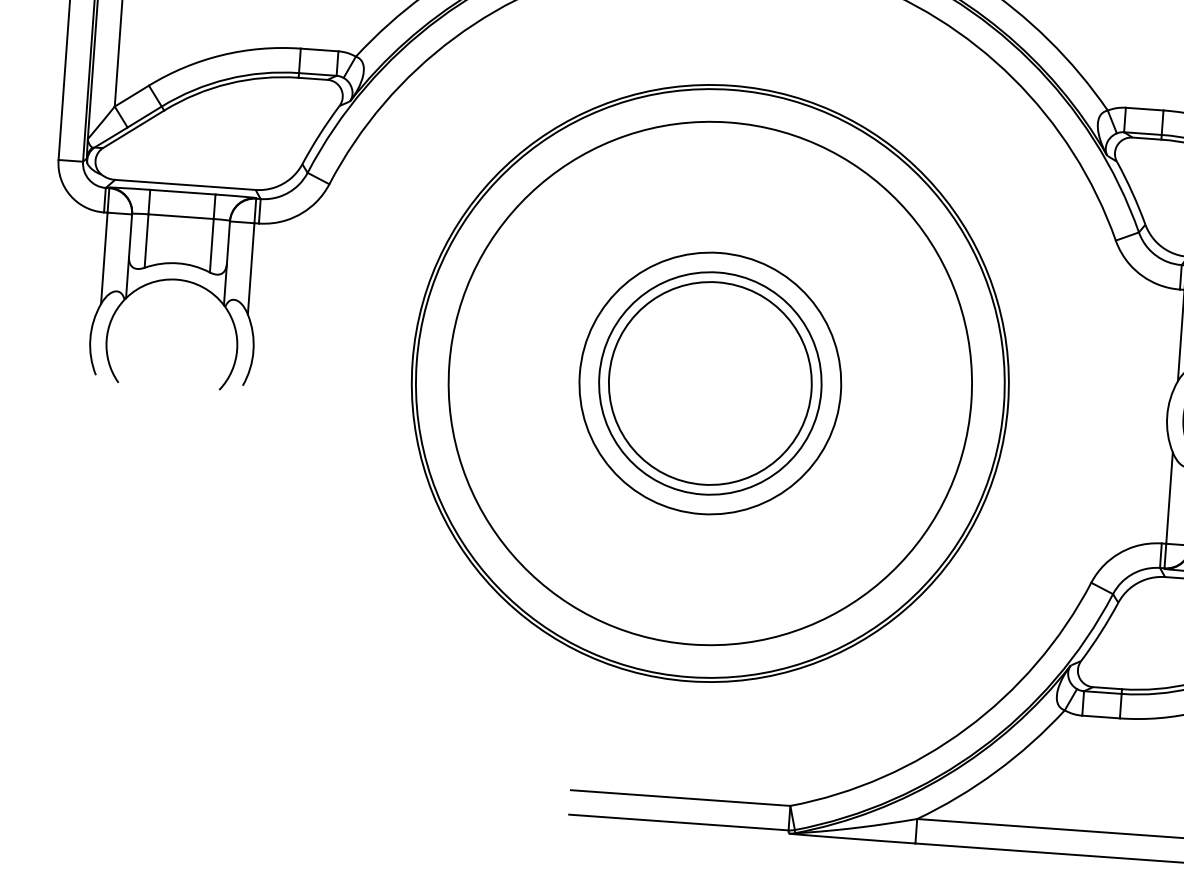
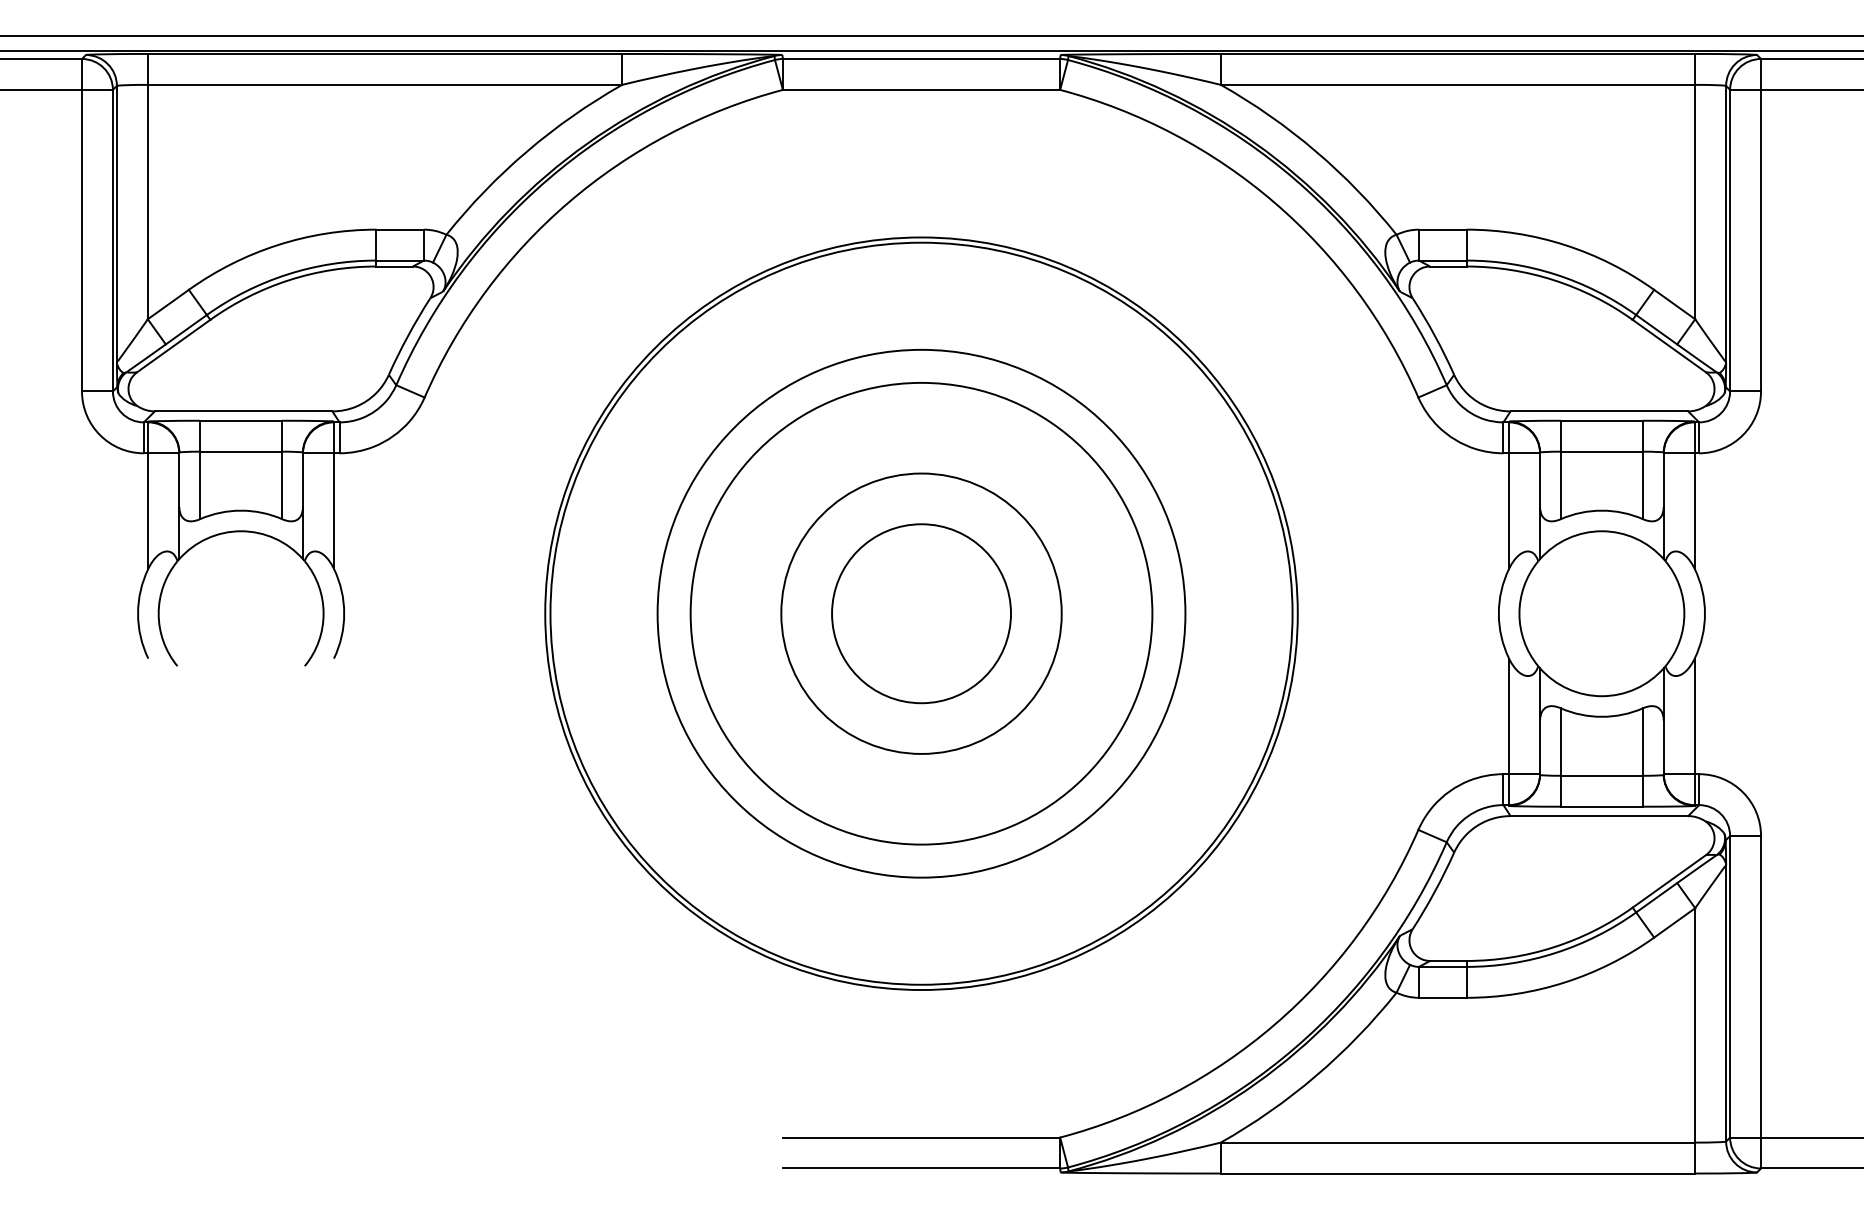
circle: (710, 383) -> (921, 613), size x0.7
circle: (710, 383) -> (921, 613), size x0.7
circle: (710, 383) -> (921, 613), size x1.6

